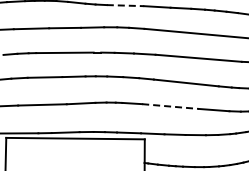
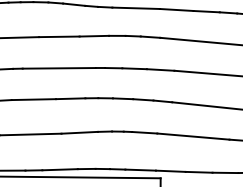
line: (125, 5) -> (136, 8), dashed -> solid
line: (171, 106) -> (194, 136), dashed -> solid

